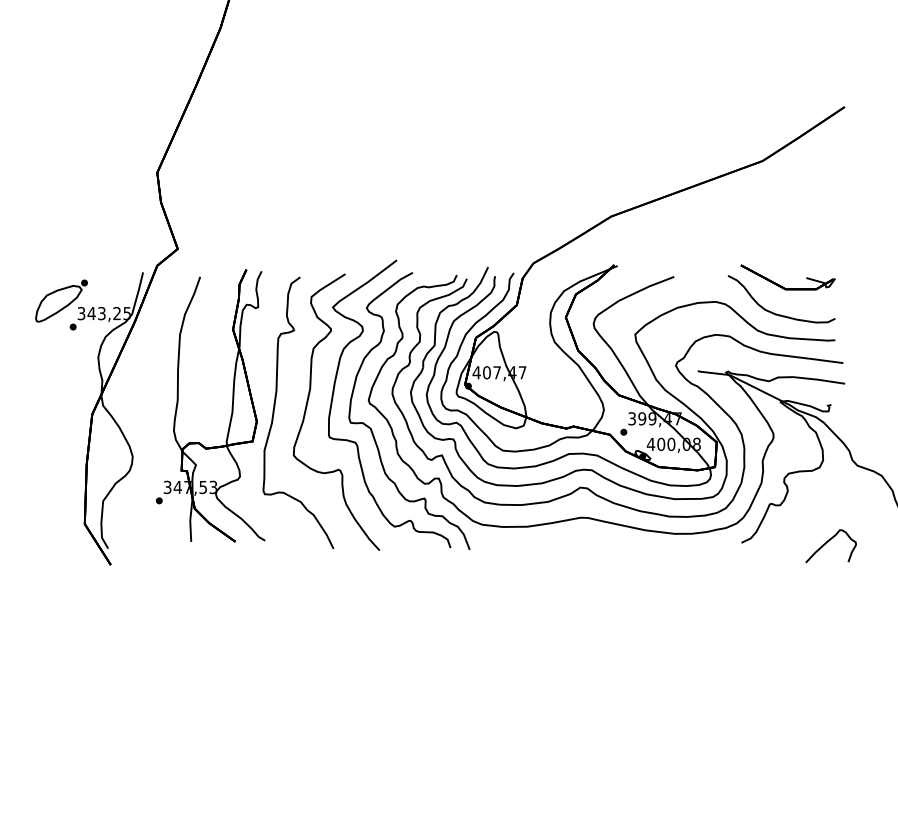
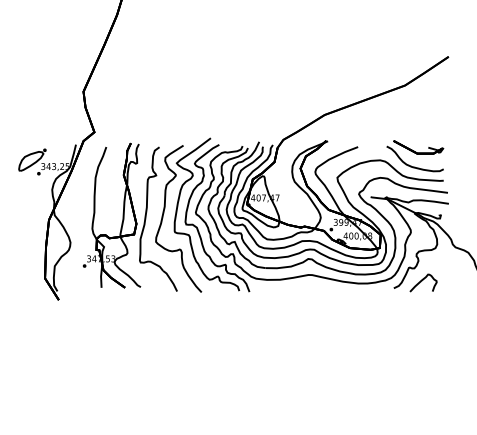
curve: (829, 543) -> (422, 281), moved

